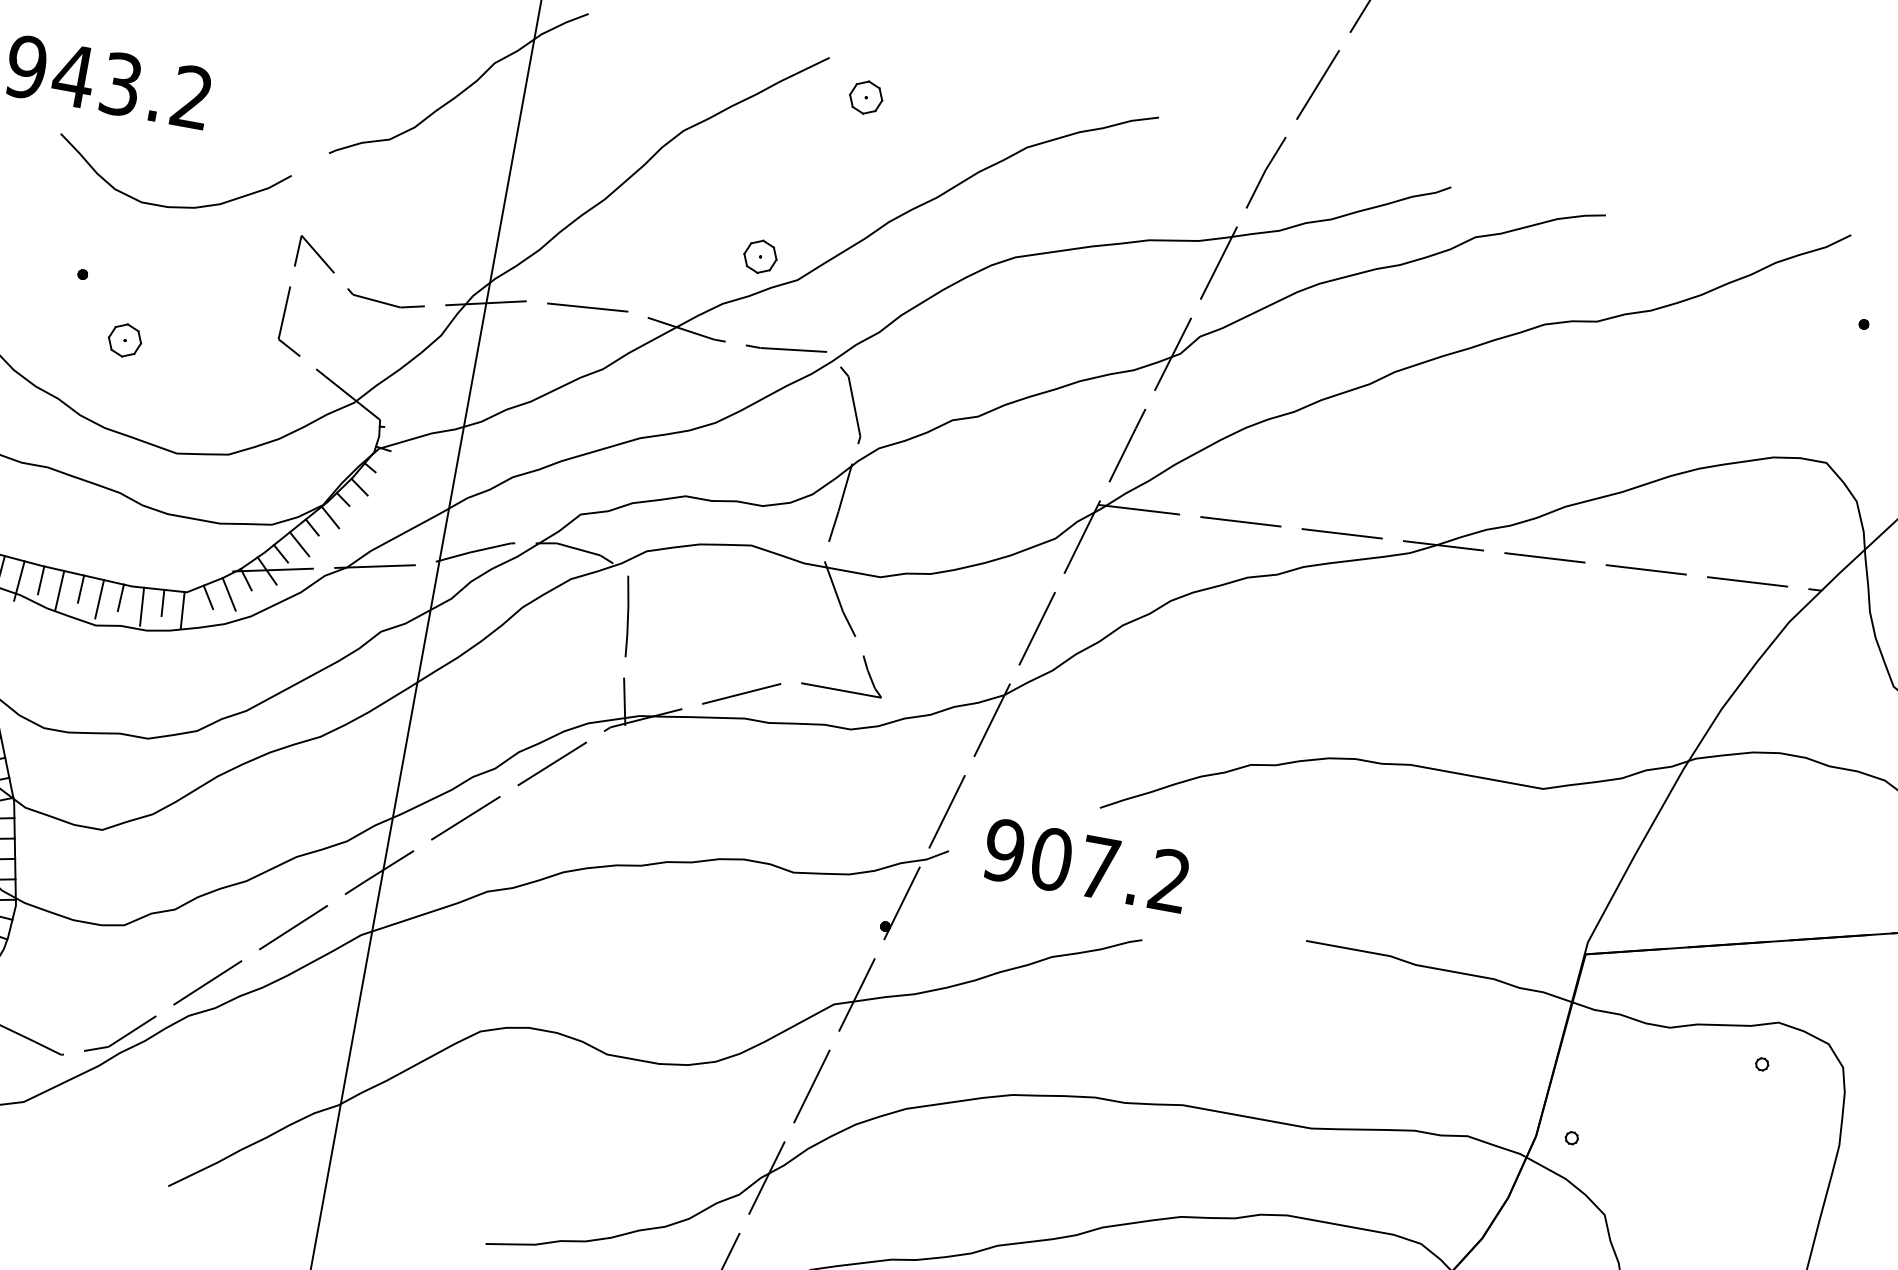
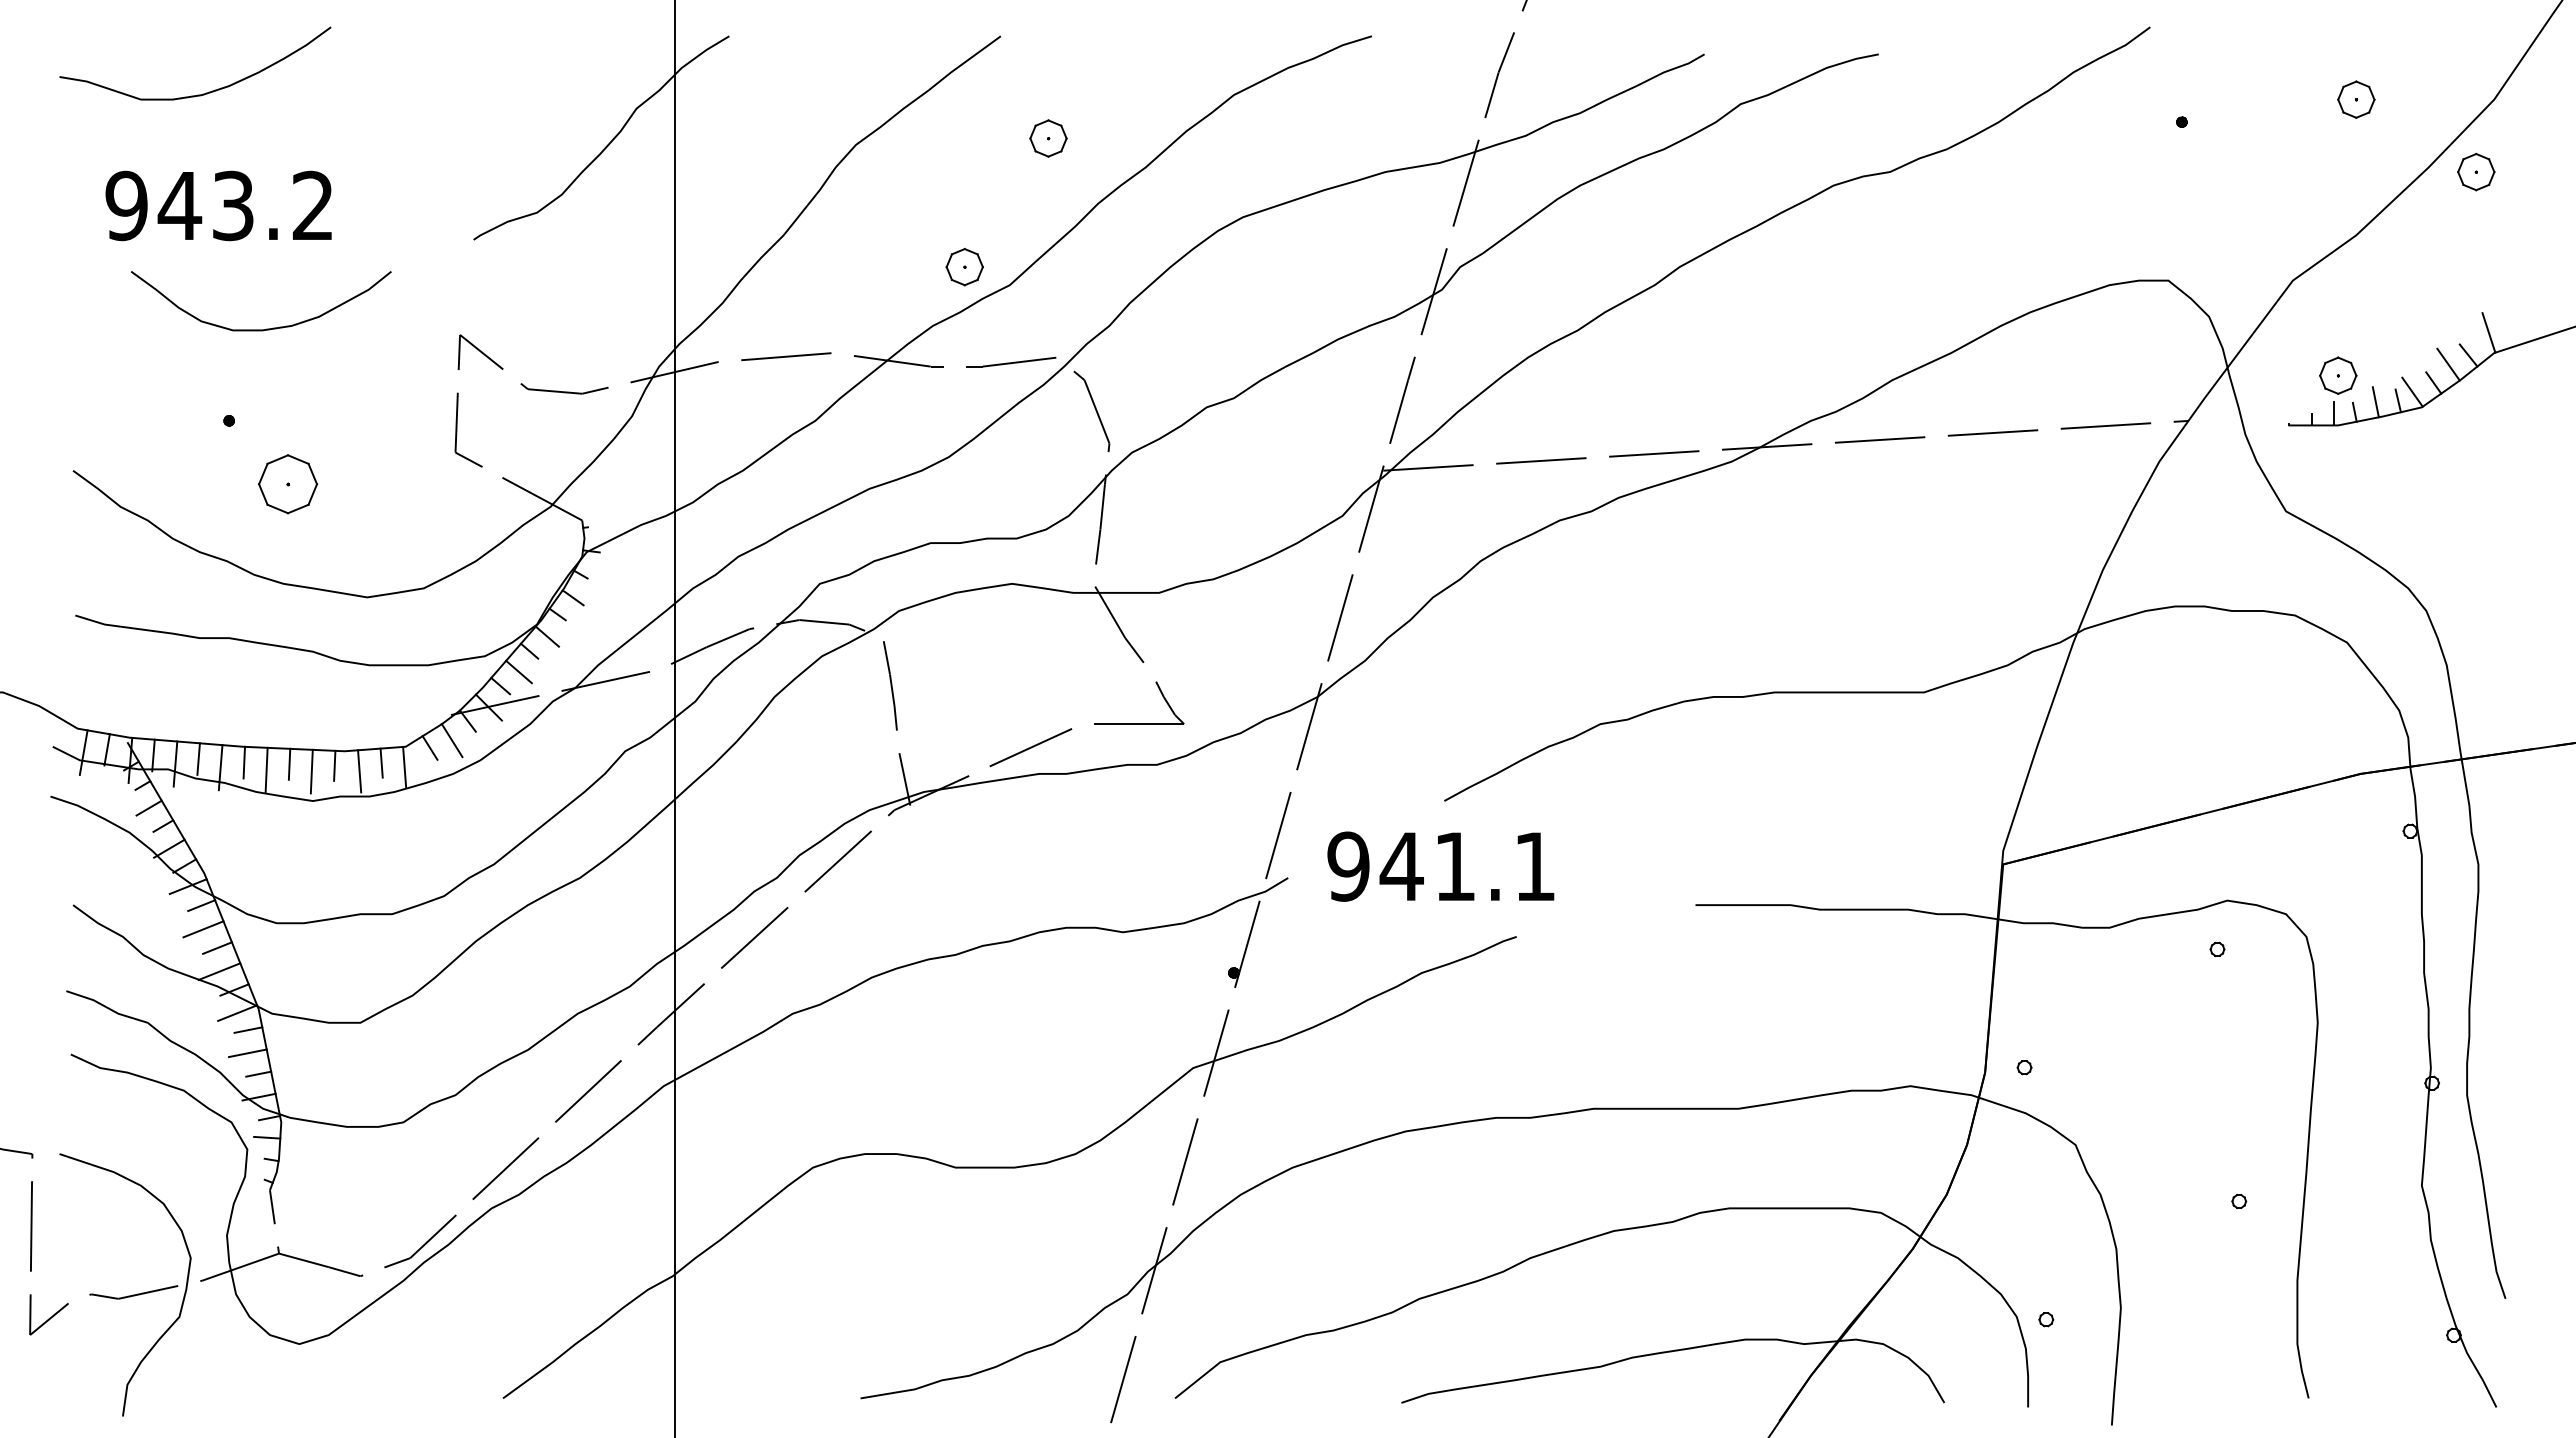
part: (866, 97) -> (1048, 138), moved
curve: (171, 206) -> (266, 328), moved
part: (125, 340) -> (288, 484), size x1.6
text: (1109, 869) -> (1466, 866), 907.2 -> 941.1

